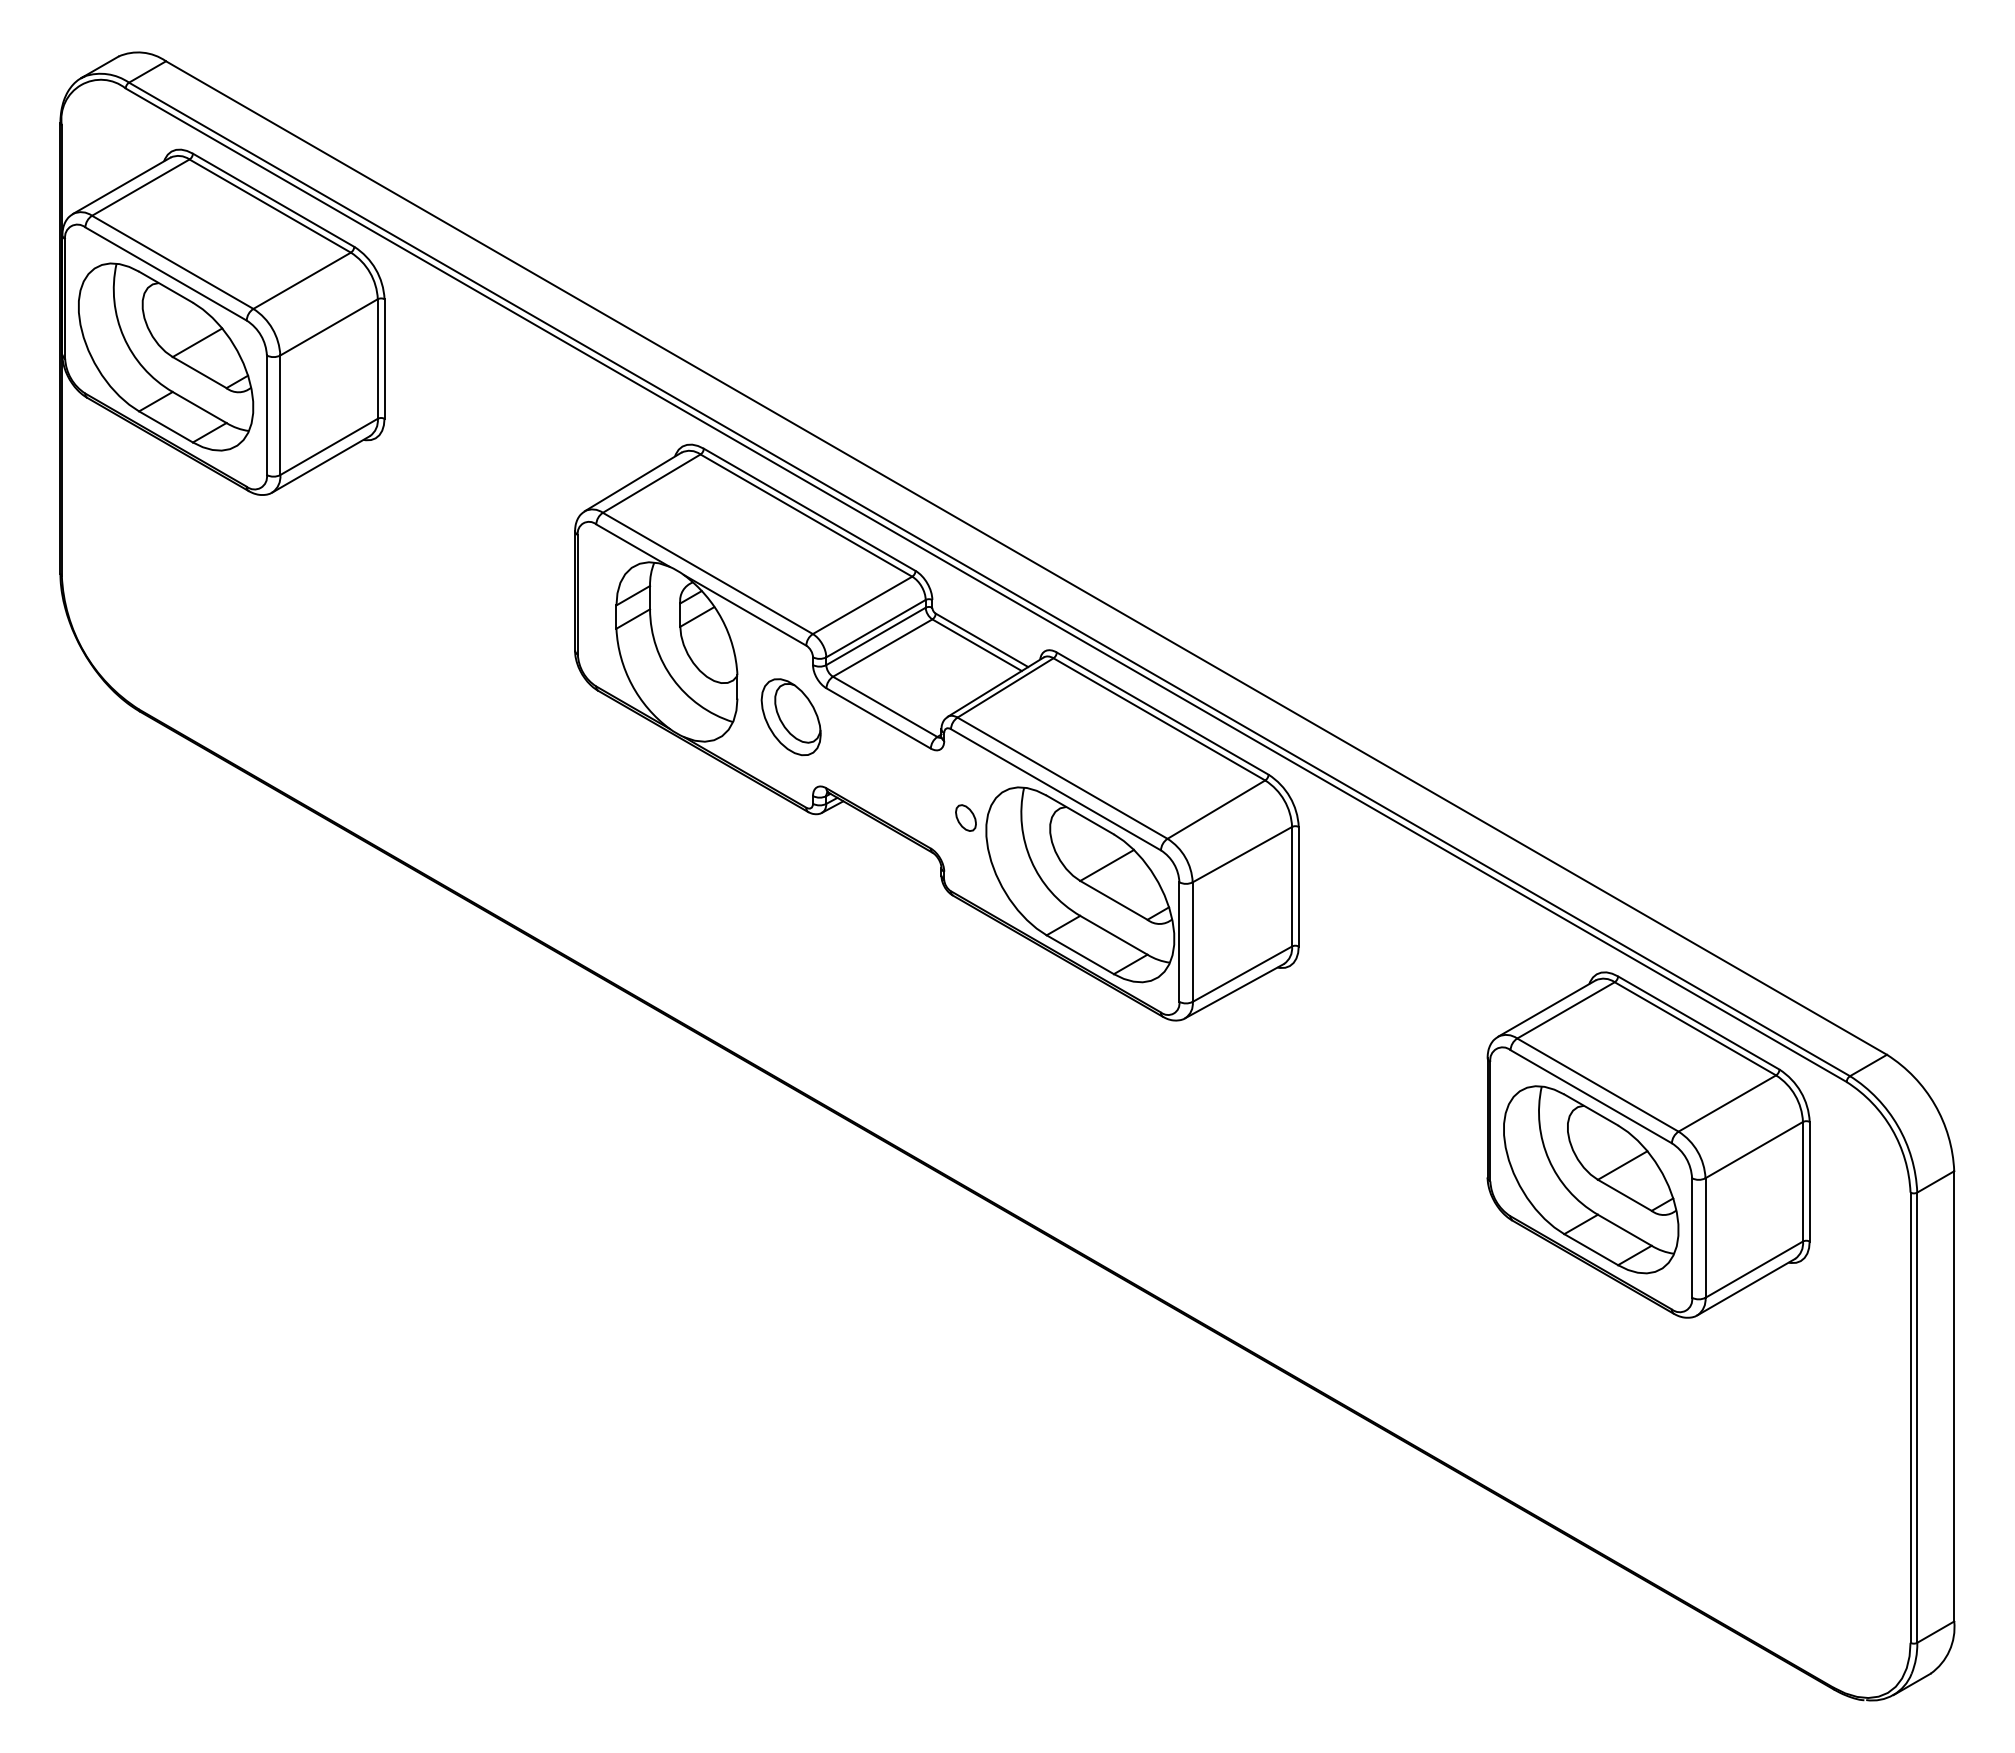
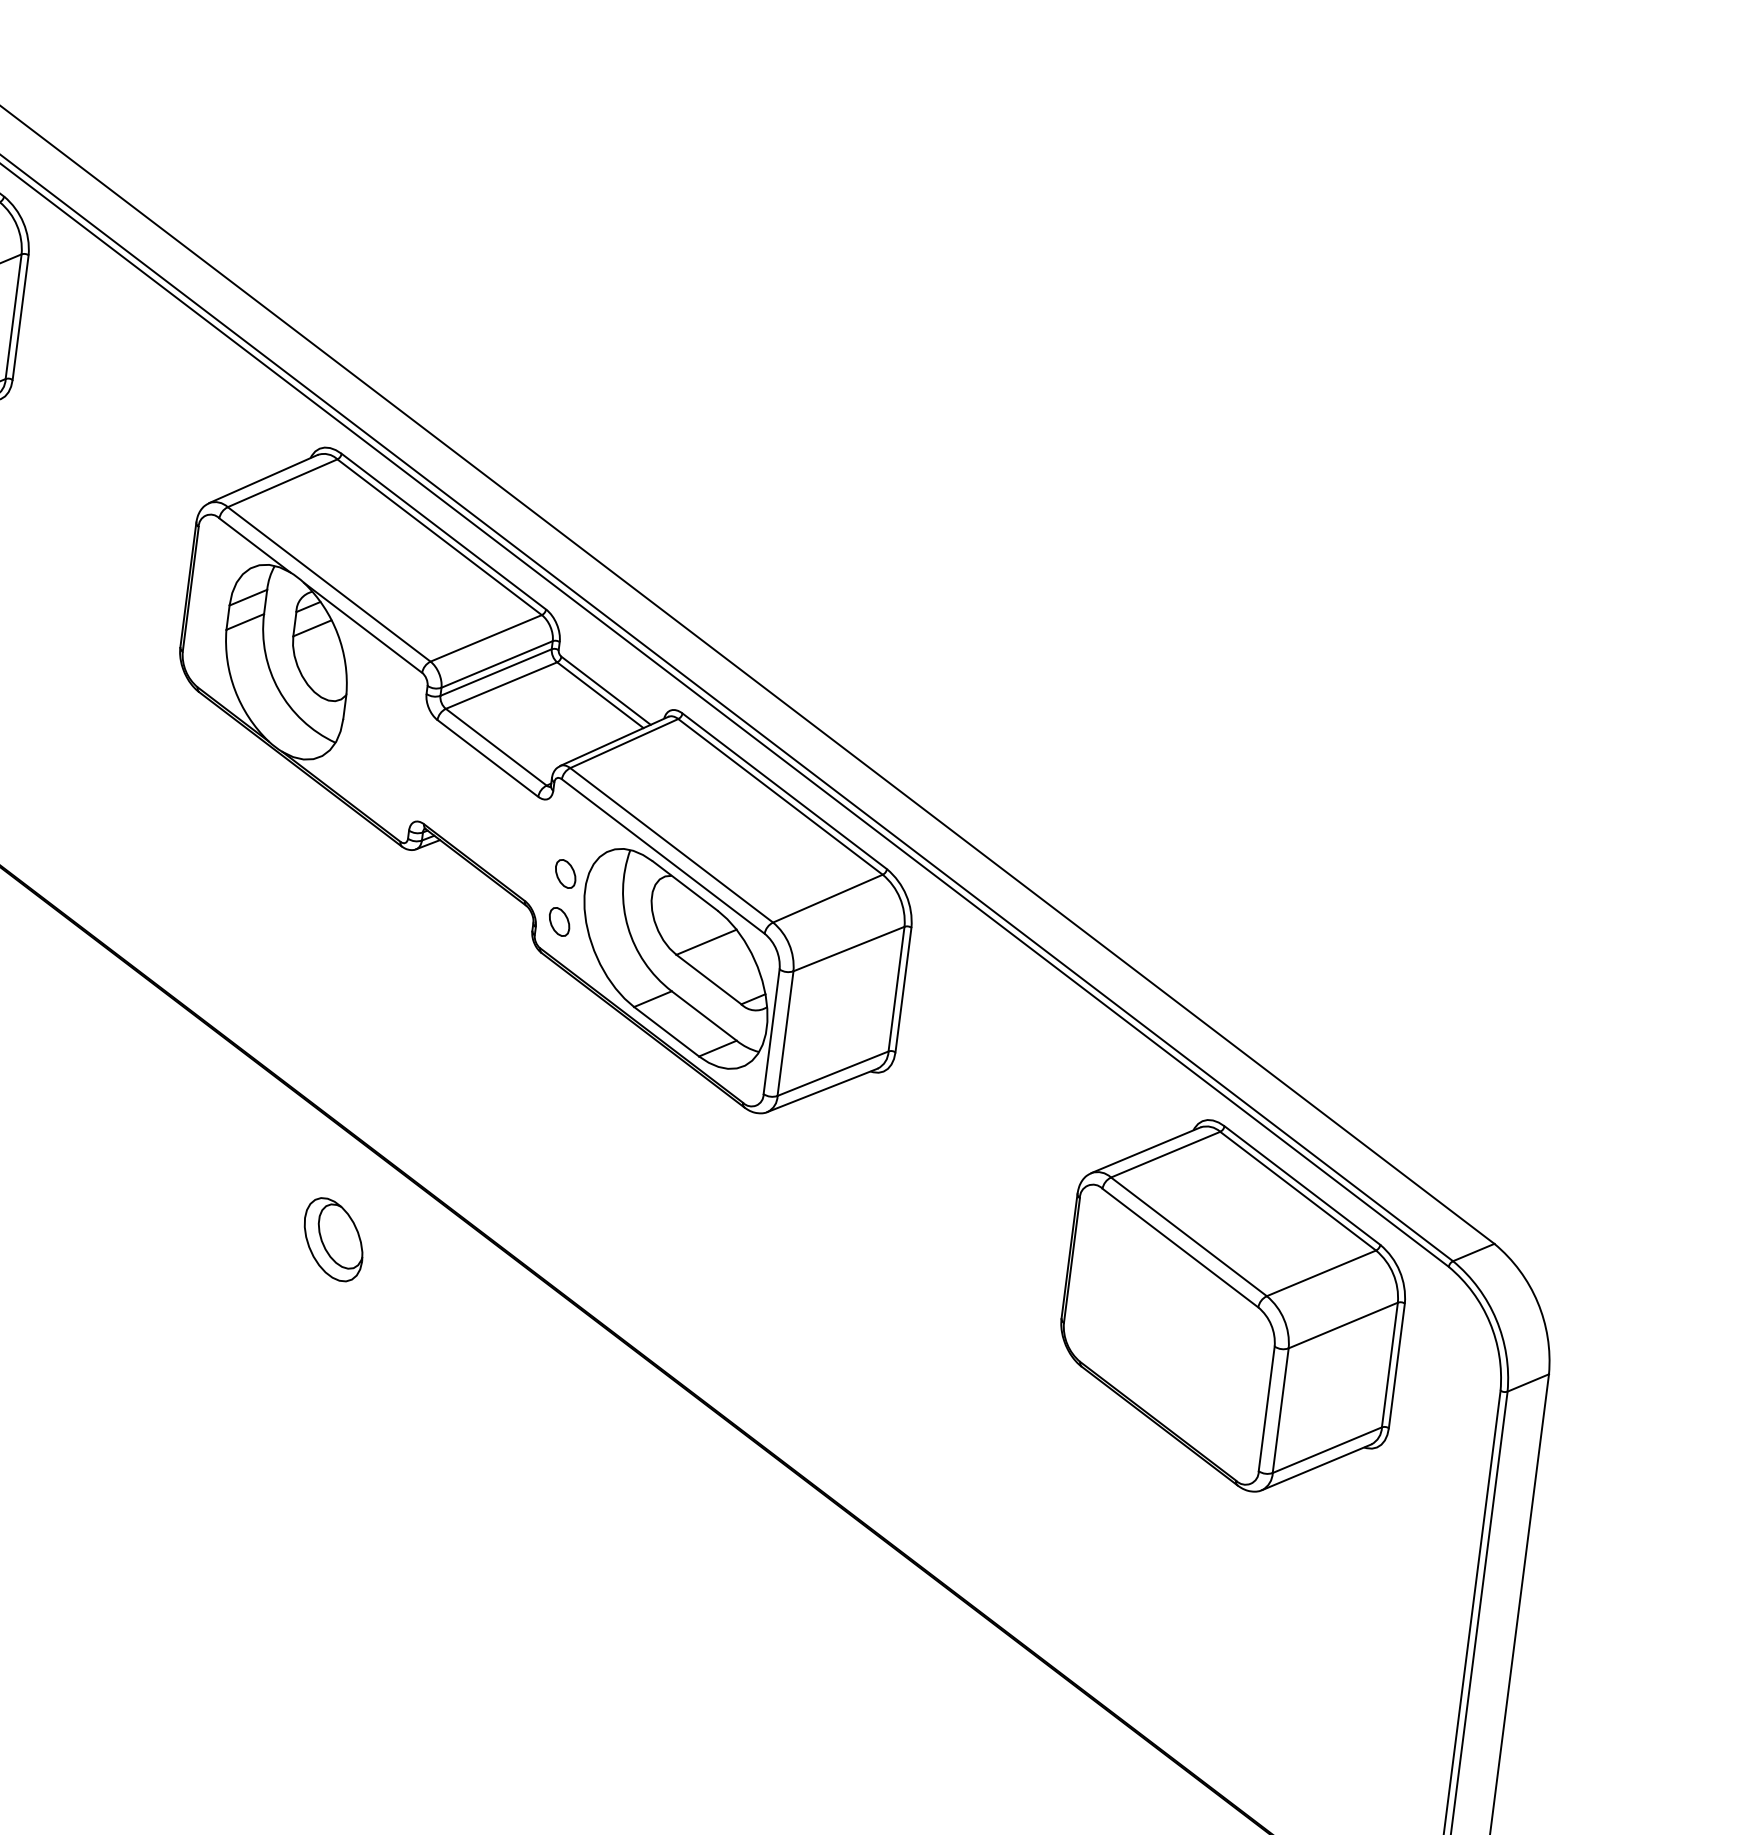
part: (790, 717) -> (332, 1239), moved
part: (965, 863) -> (559, 921), added
part: (1591, 1179) -> (1169, 1334), removed

